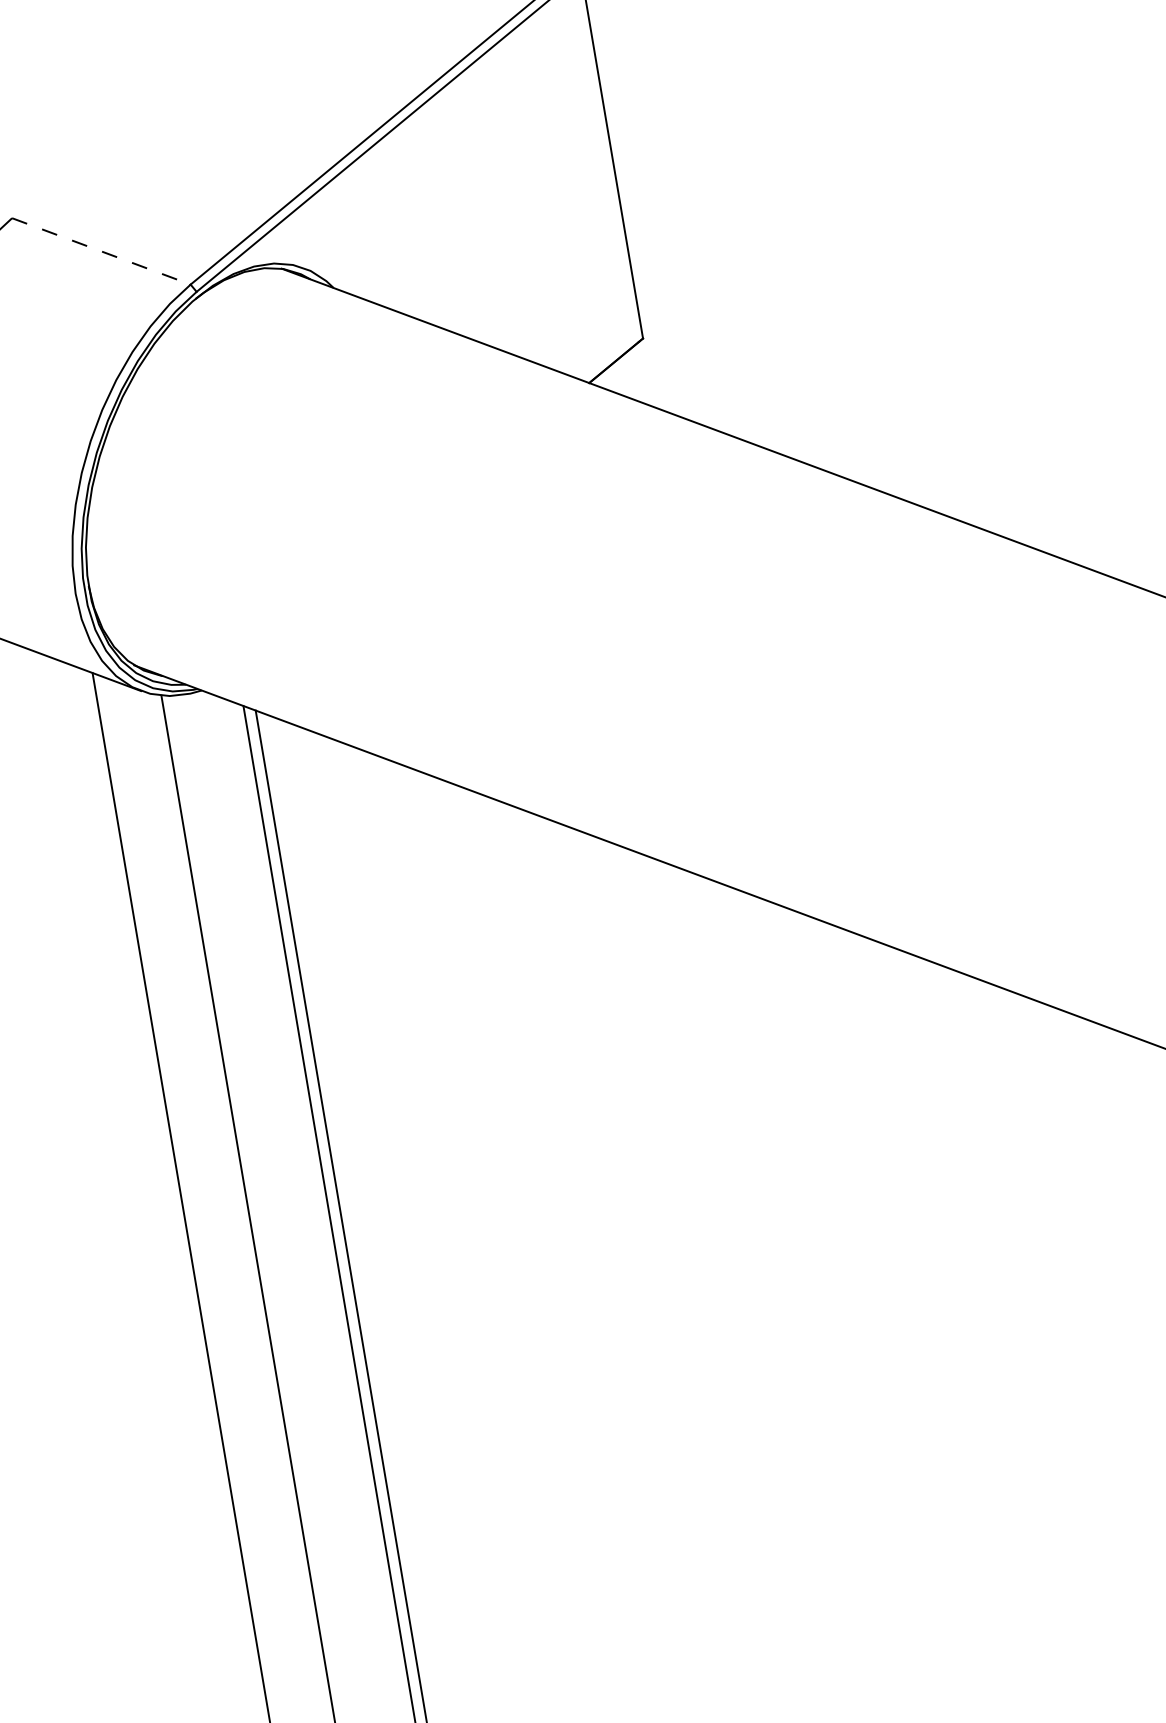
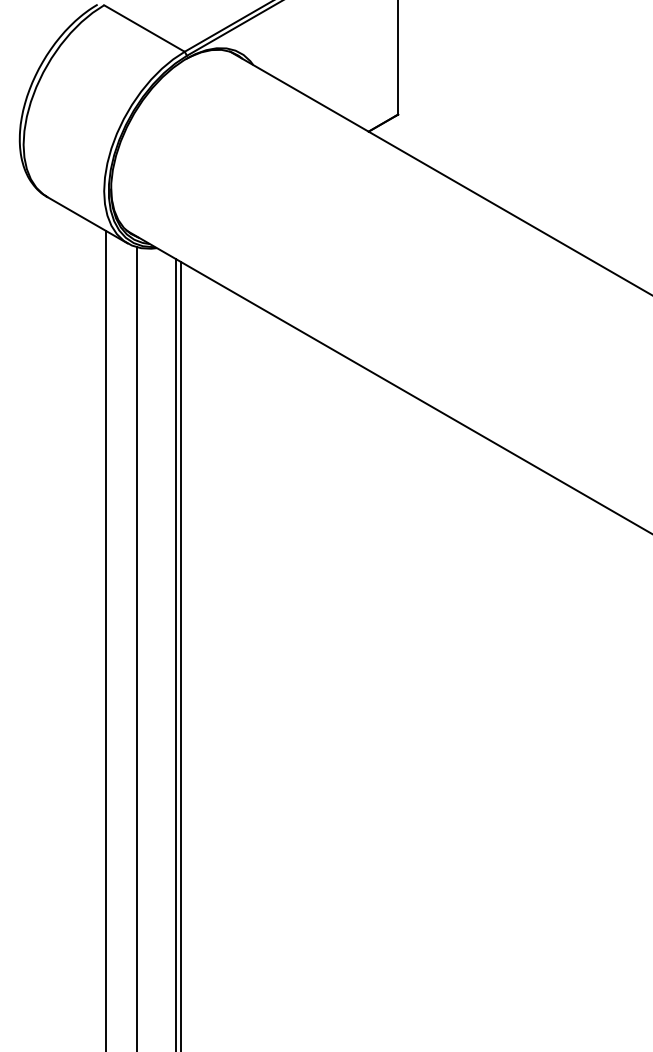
line: (101, 251) -> (144, 28), dashed -> solid

